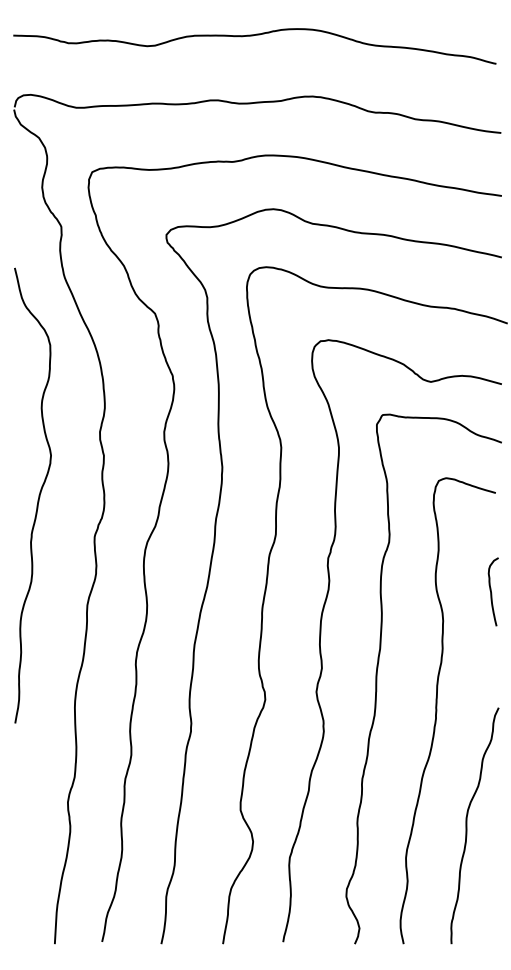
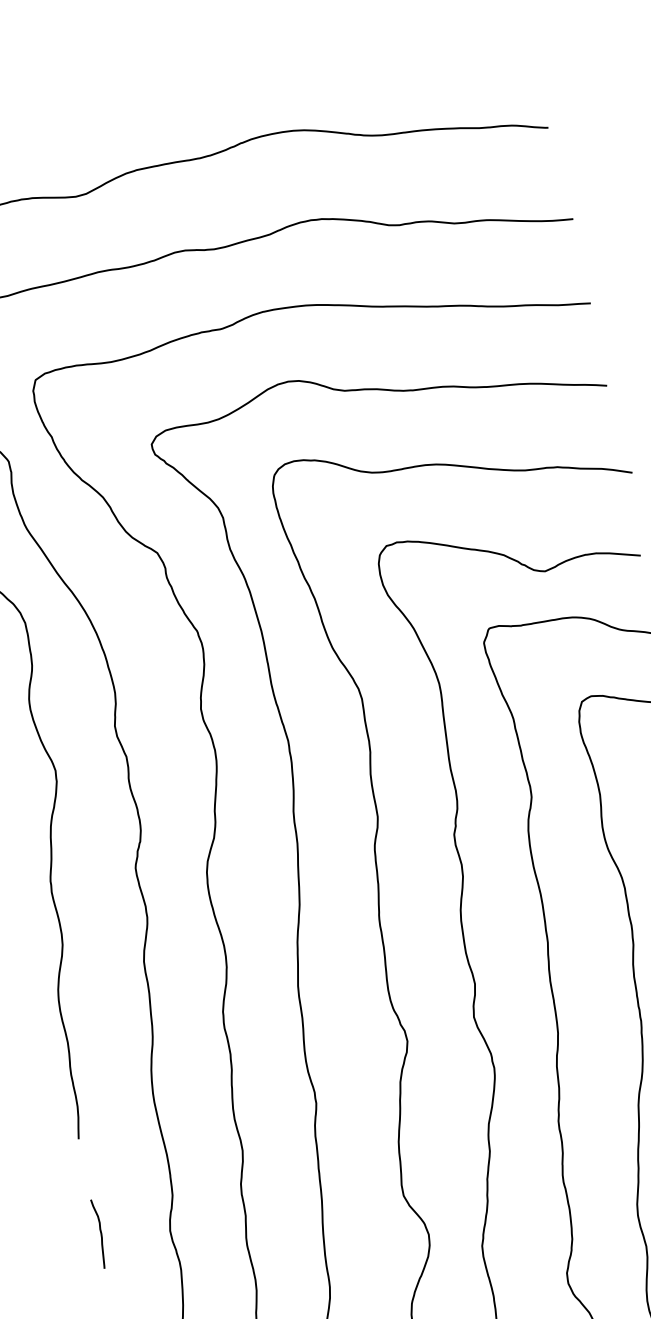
curve: (17, 794) -> (100, 1233), added

